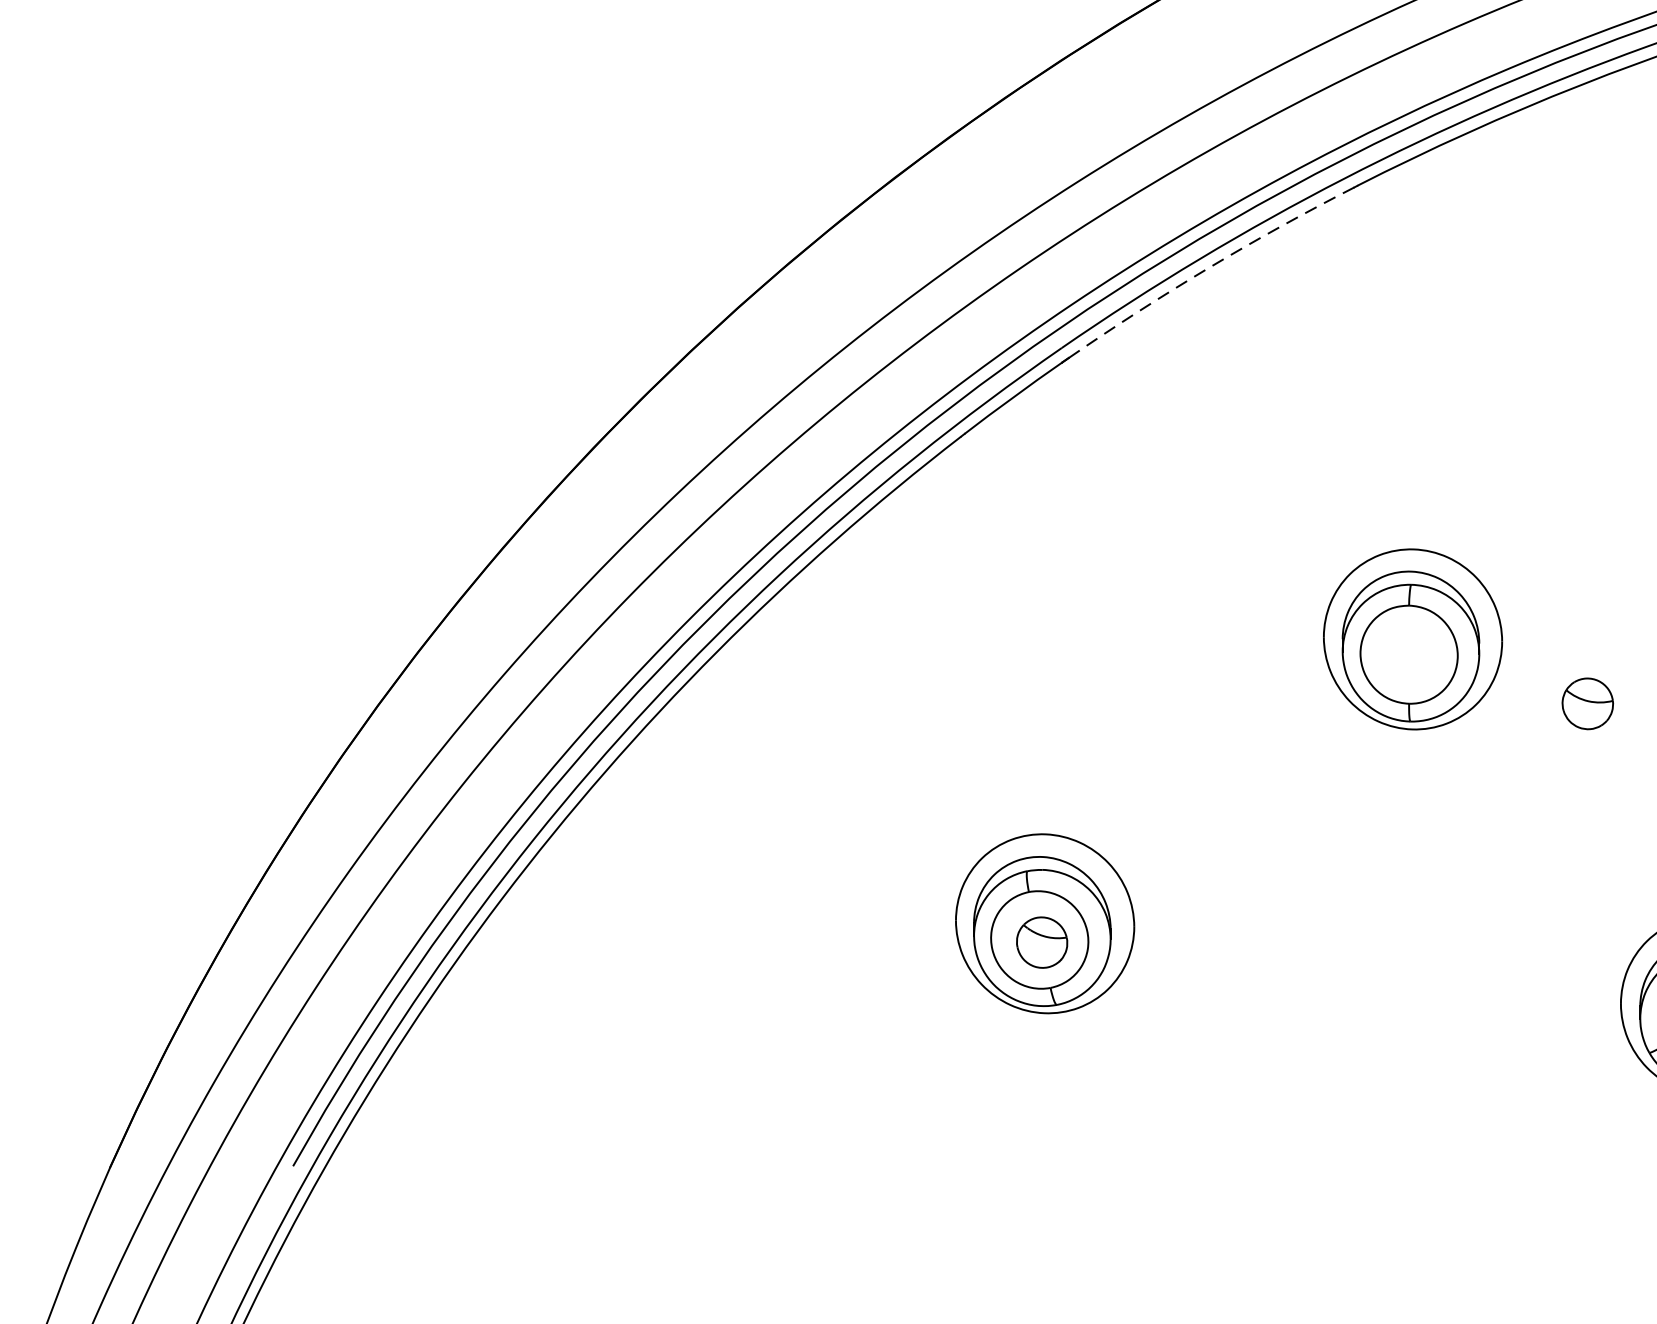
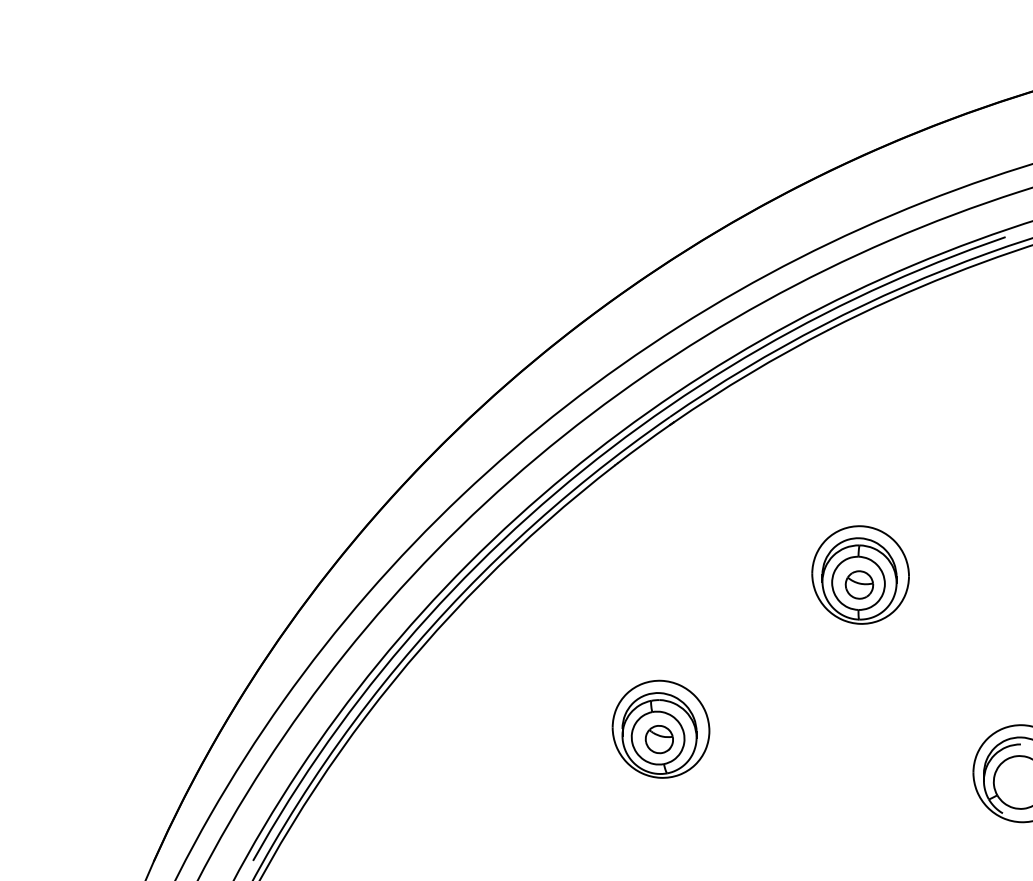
arc: (1208, 267) -> (749, 373), dashed -> solid
part: (1587, 702) -> (859, 584), moved

